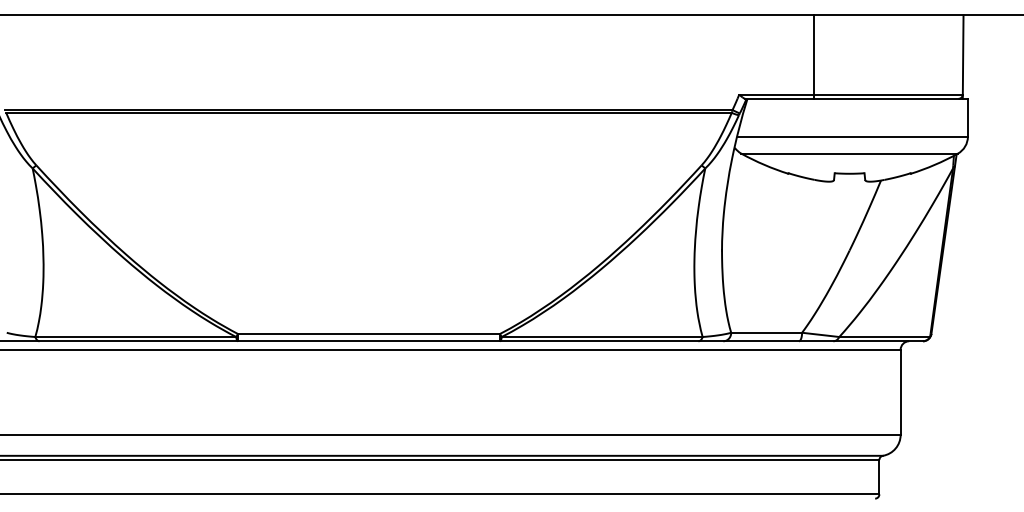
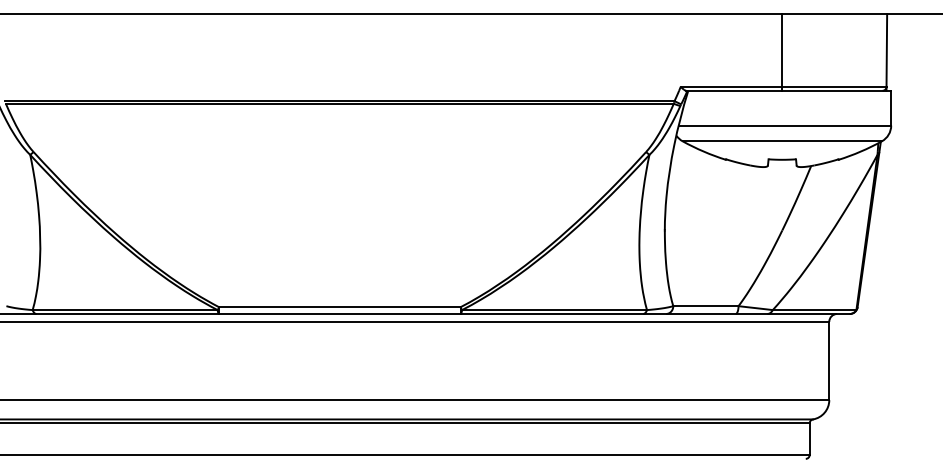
line: (813, 57) -> (782, 52), moved

